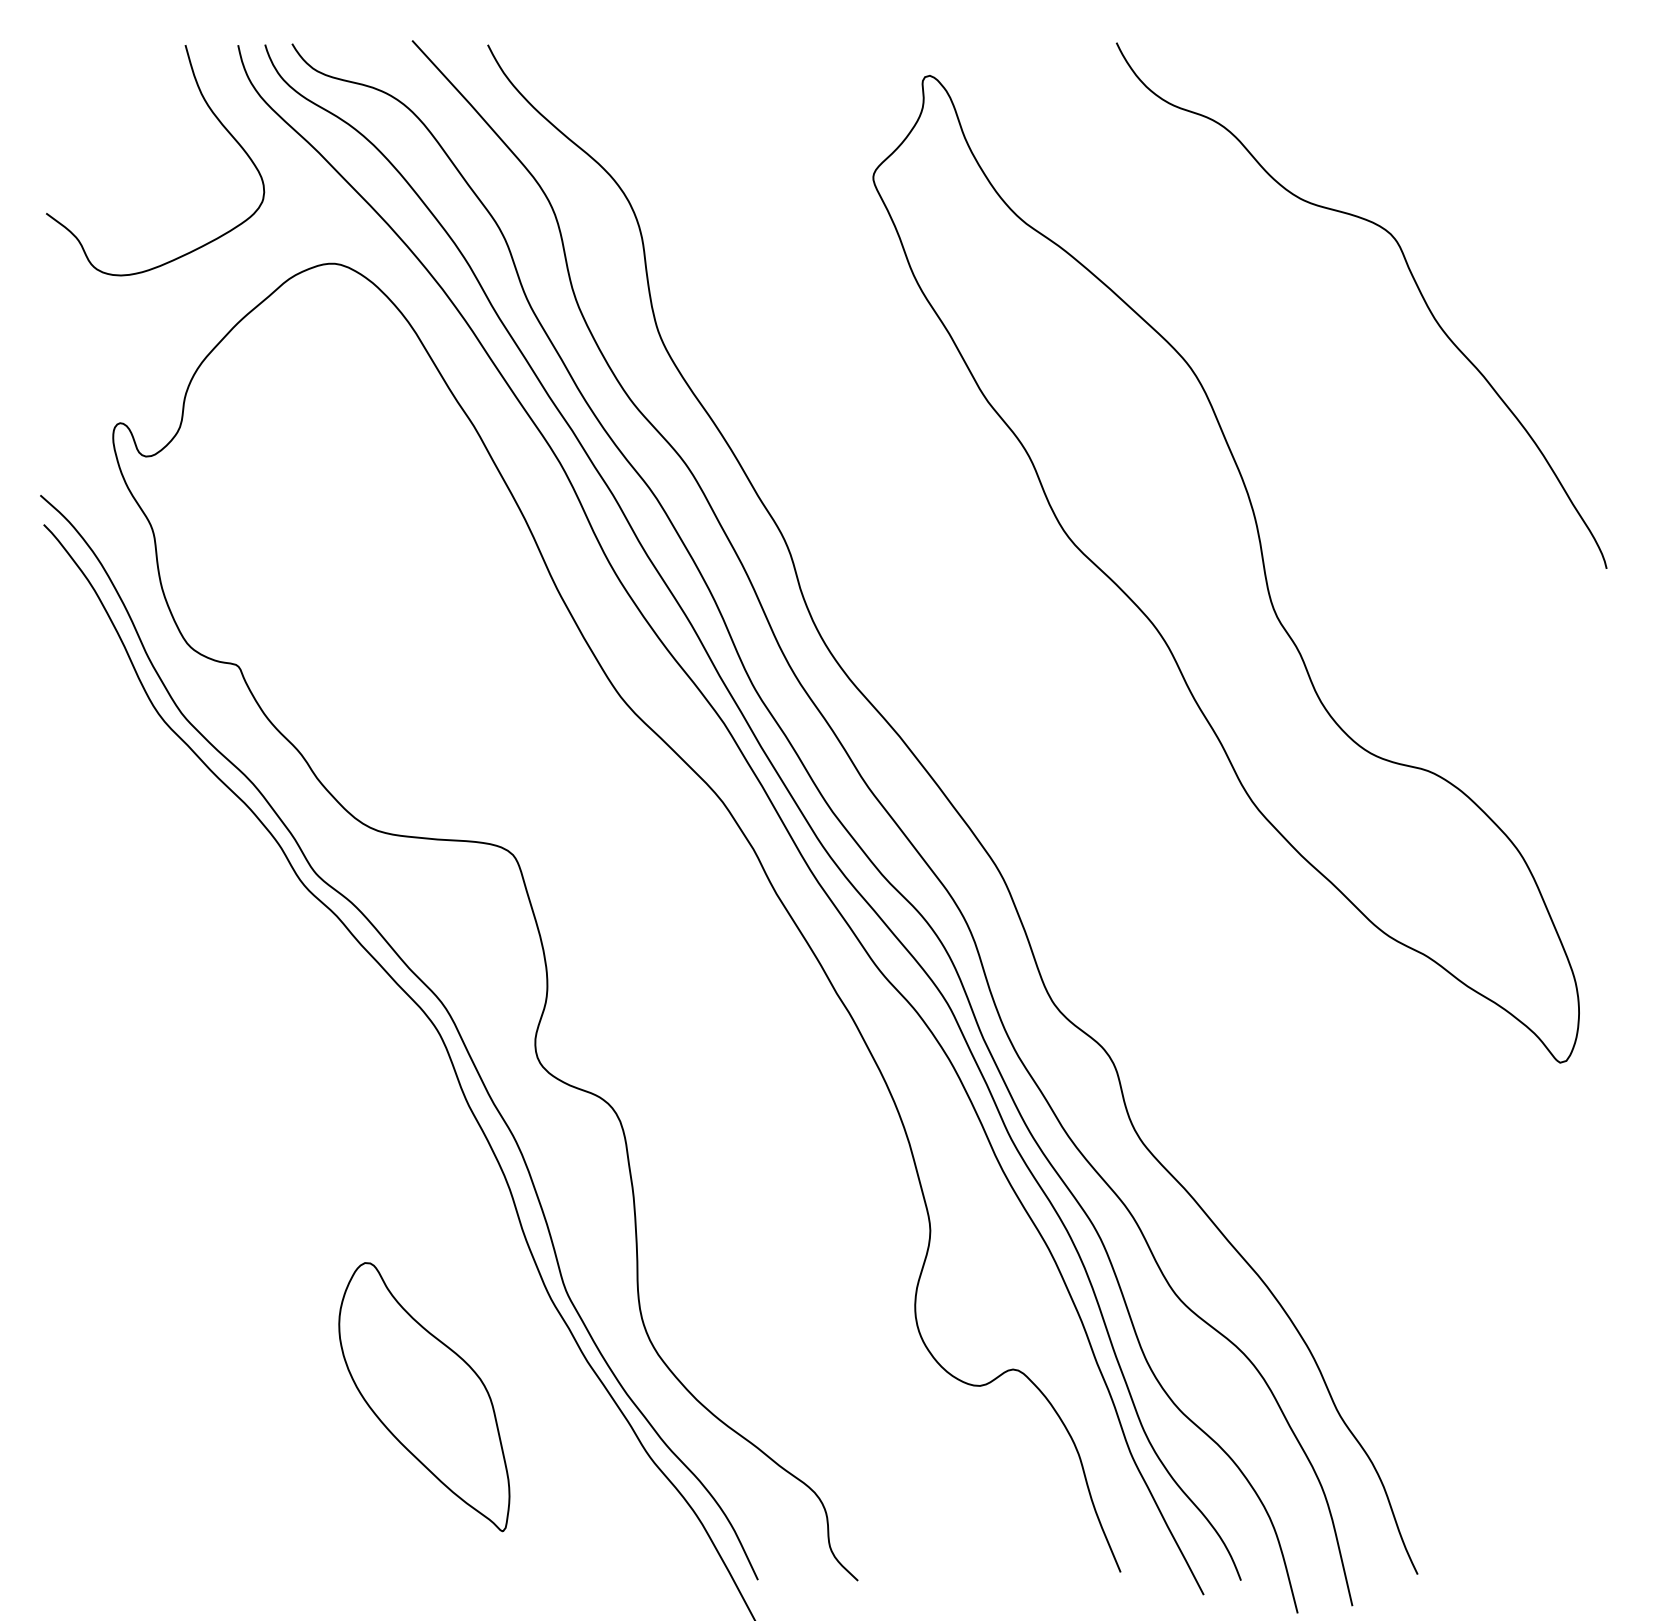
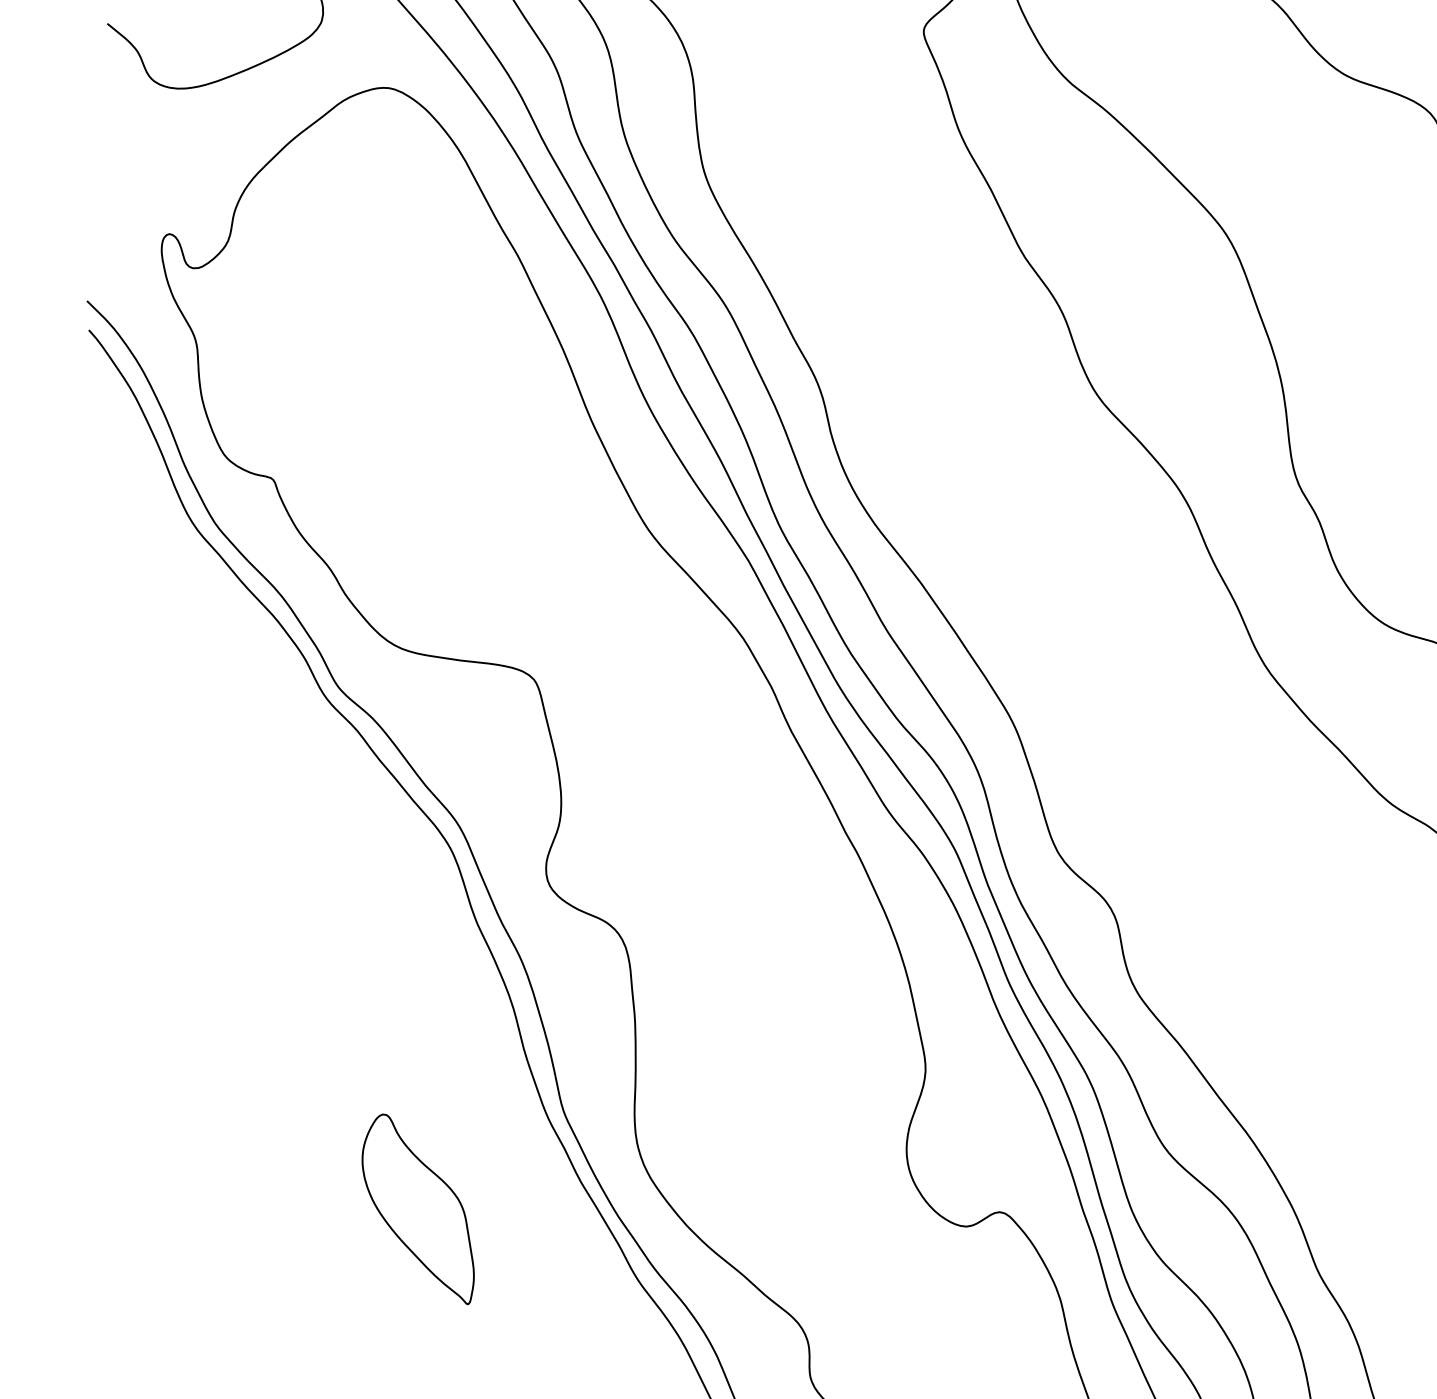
part: (424, 1397) -> (418, 1209), size x0.7

